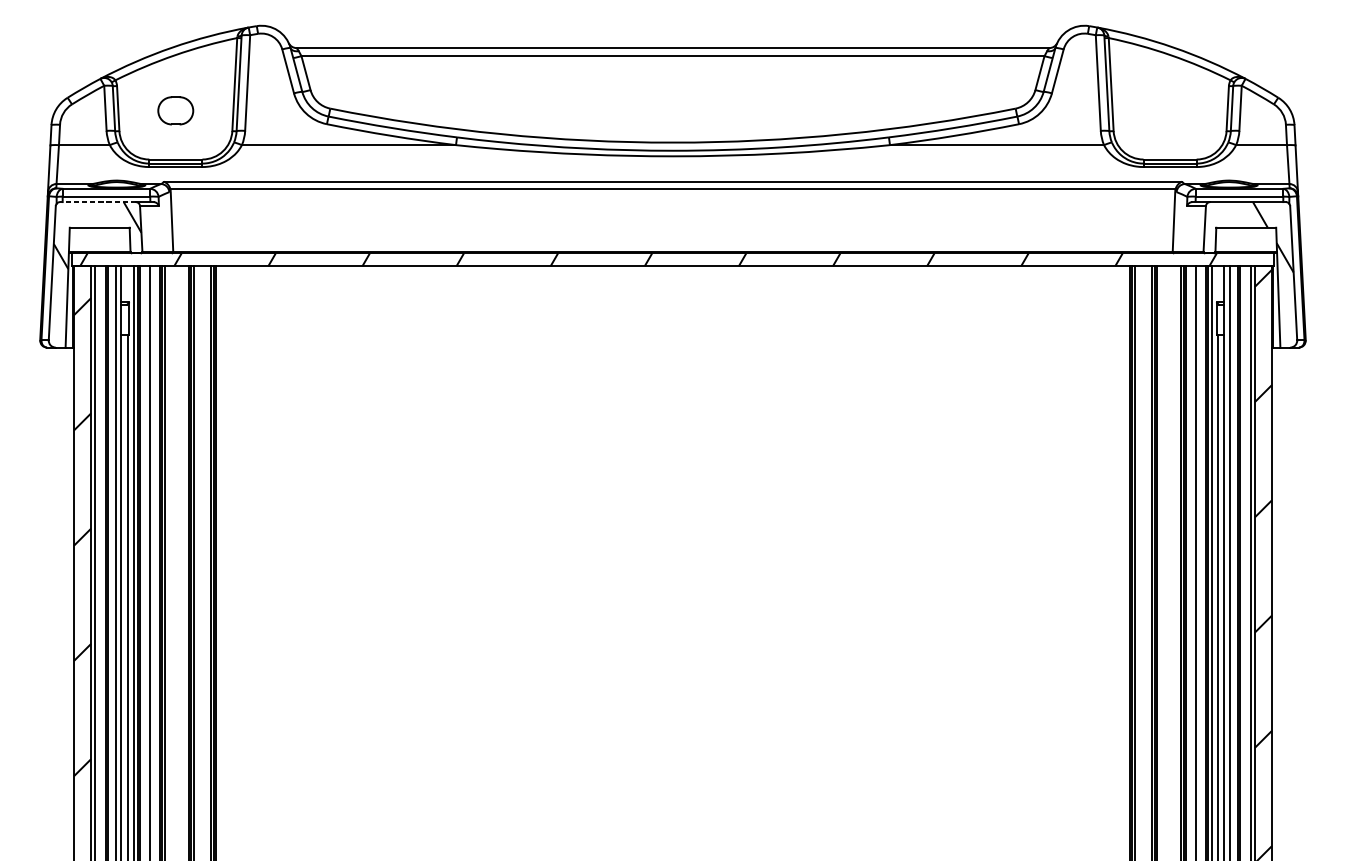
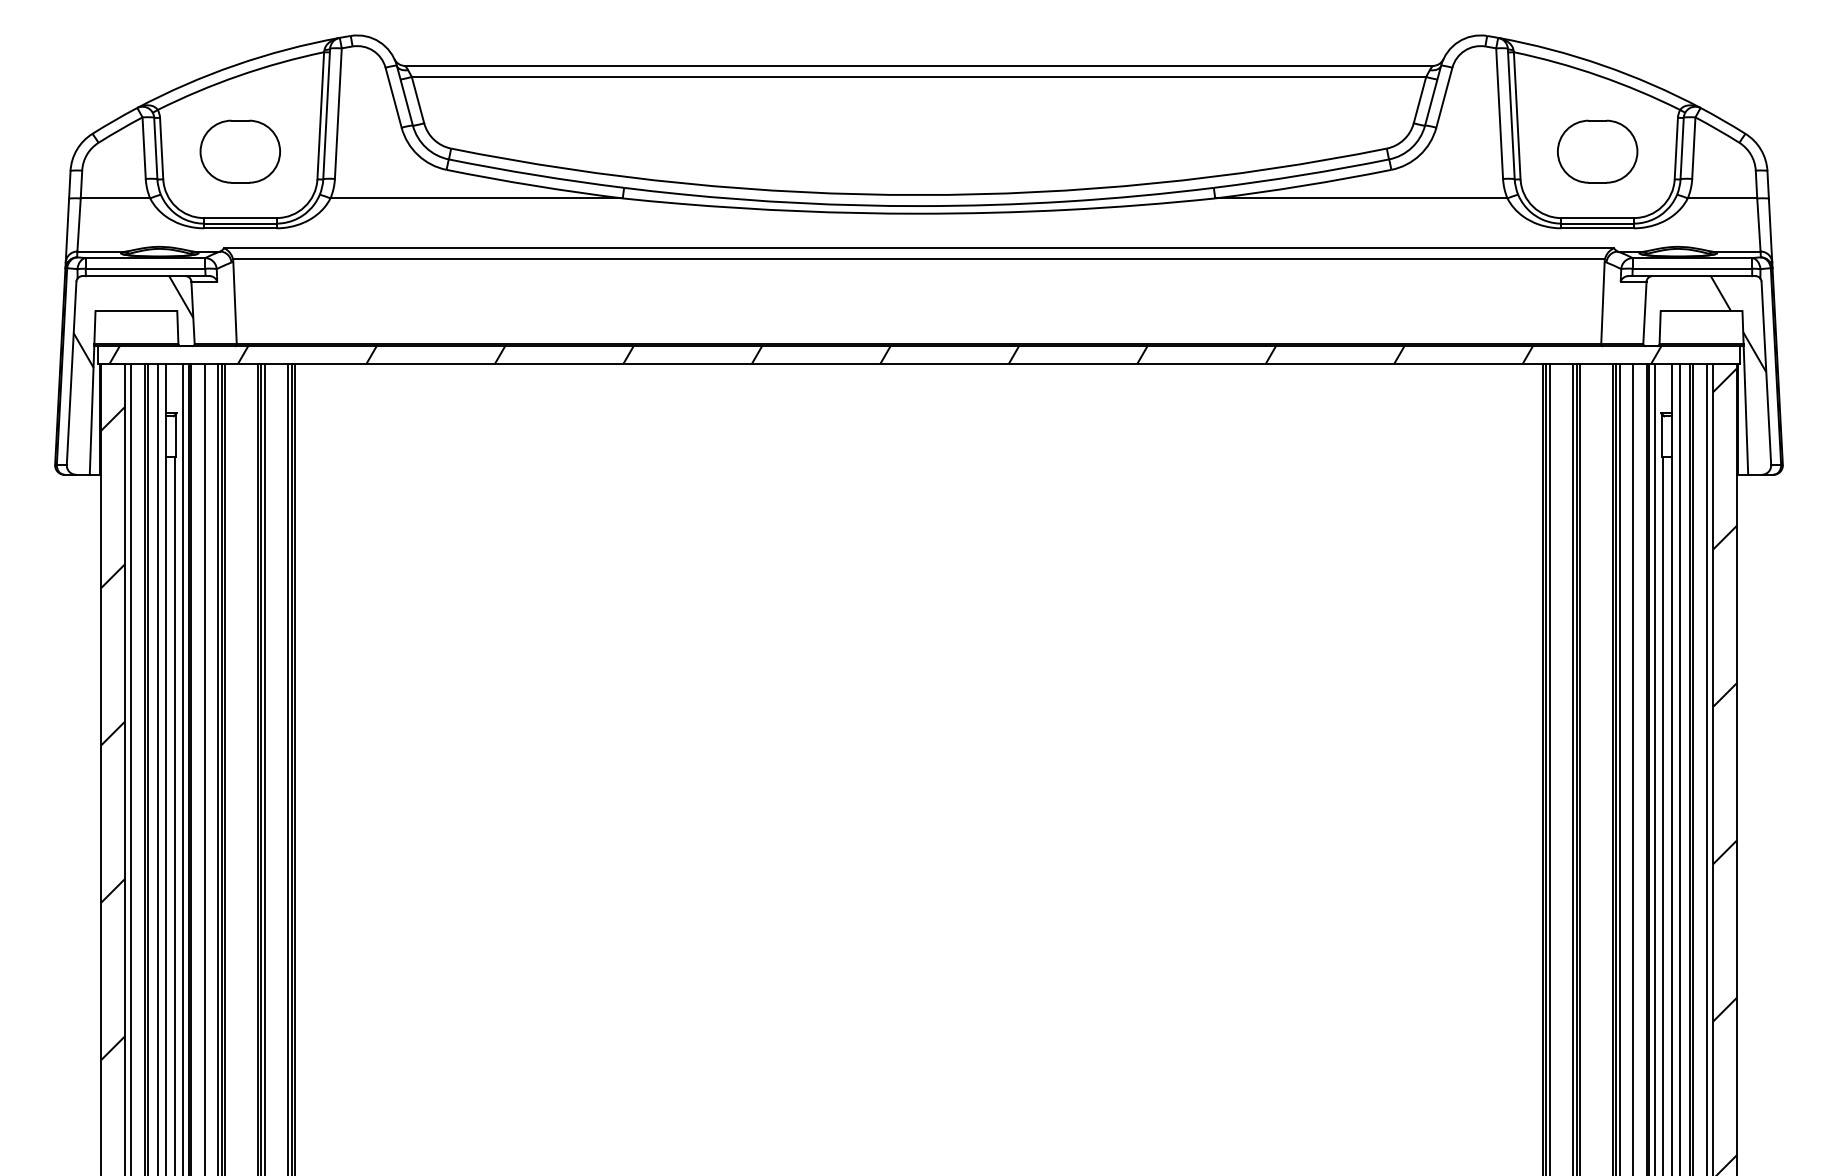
part: (175, 110) -> (239, 151), size x1.67
part: (1170, 110) -> (1597, 151), added
line: (97, 202) -> (133, 276), dashed -> solid

